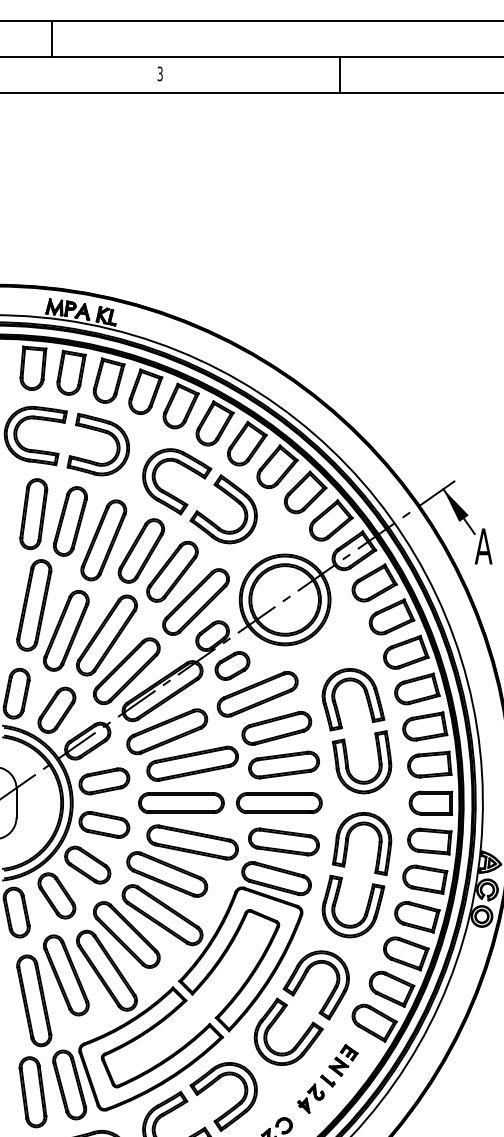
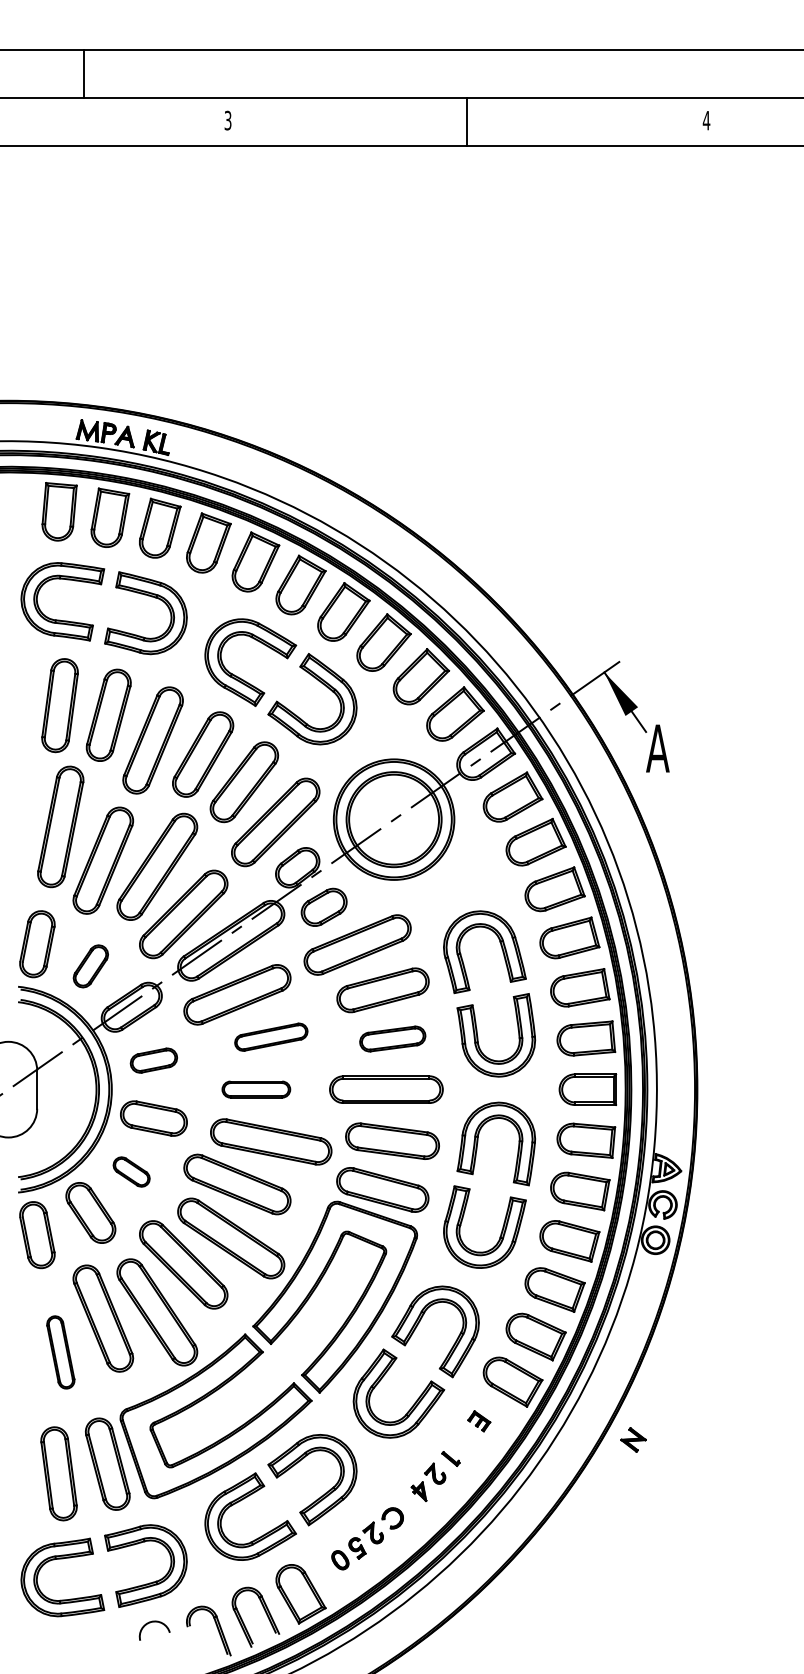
part: (56, 710) -> (90, 966), size x0.7
part: (192, 763) -> (271, 1036), size x0.6
part: (283, 764) -> (392, 1038), size x0.7
part: (104, 781) -> (153, 1060), size x0.7
part: (181, 803) -> (256, 1089), size x0.6
part: (87, 864) -> (131, 1171), size x0.6
part: (34, 1000) -> (60, 1352), size x0.6
part: (338, 1066) -> (633, 1439), moved

